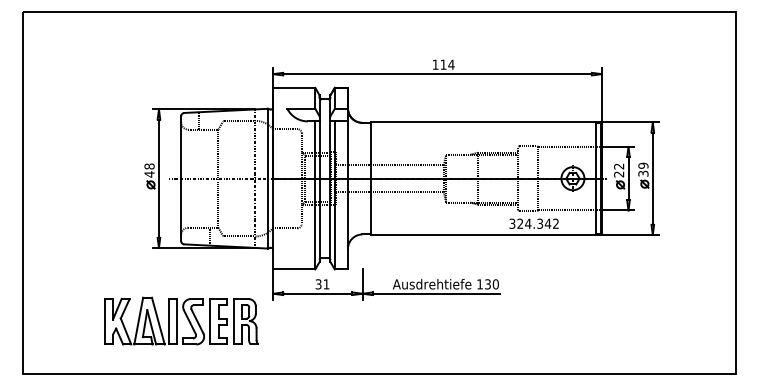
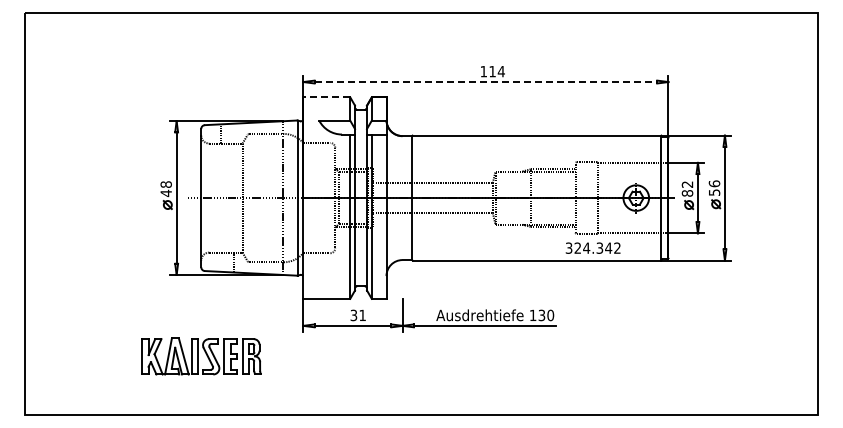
line: (438, 74) -> (486, 82), solid -> dashed
line: (293, 88) -> (326, 97), solid -> dashed
text: (643, 169) -> (714, 187), 39 -> 56
text: (619, 174) -> (687, 193), 22 -> 82
part: (181, 321) -> (201, 356), size x0.7

